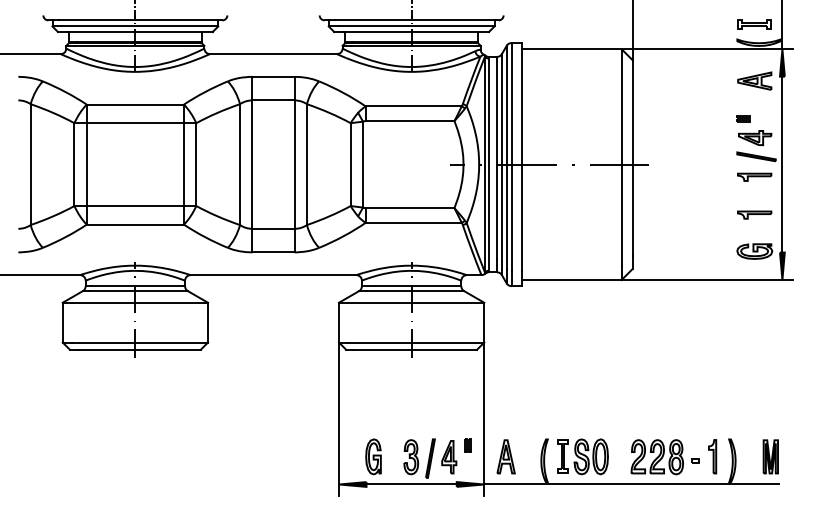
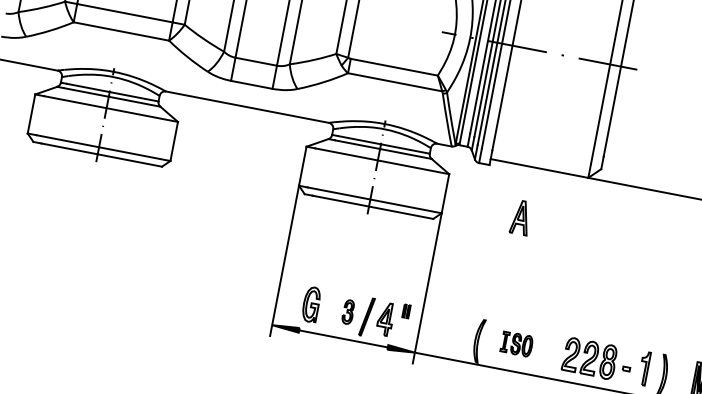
part: (505, 456) -> (520, 217), moved
part: (582, 456) -> (516, 343), size x0.6
part: (411, 457) -> (348, 312), size x0.7

